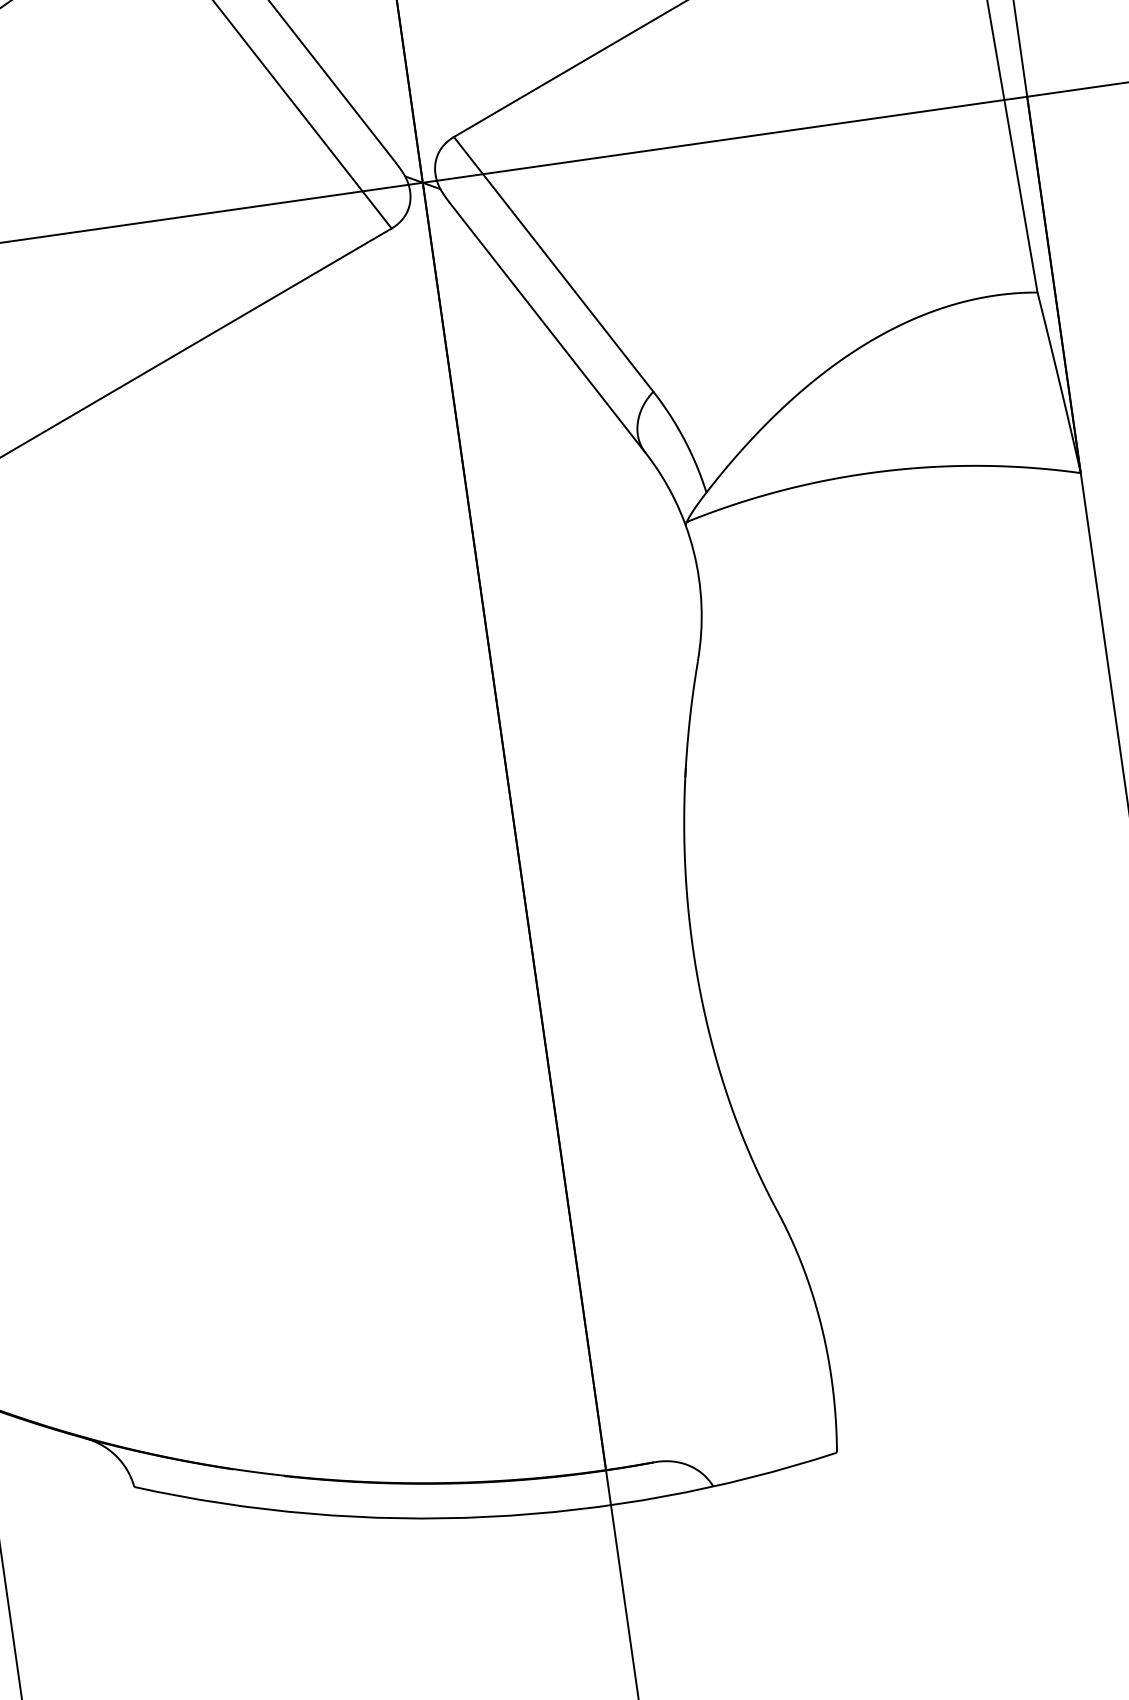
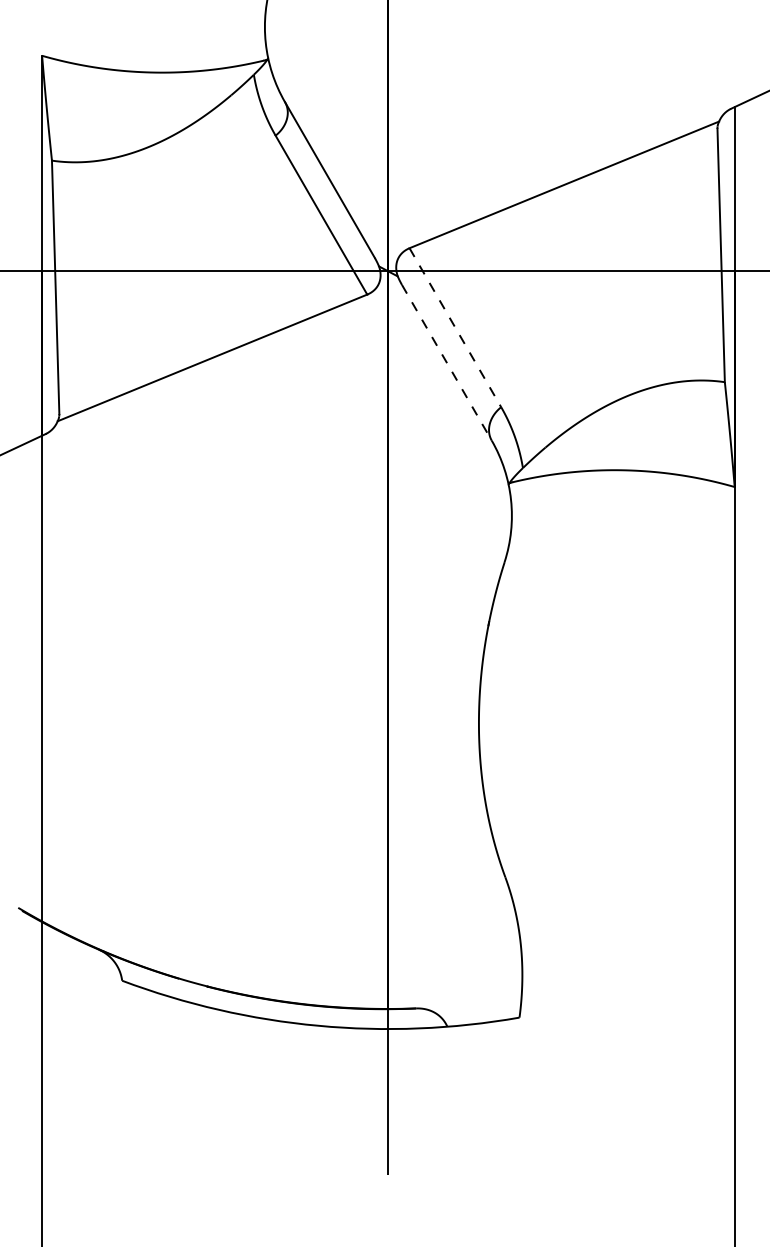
line: (553, 263) -> (455, 327), solid -> dashed
line: (546, 327) -> (446, 362), solid -> dashed

